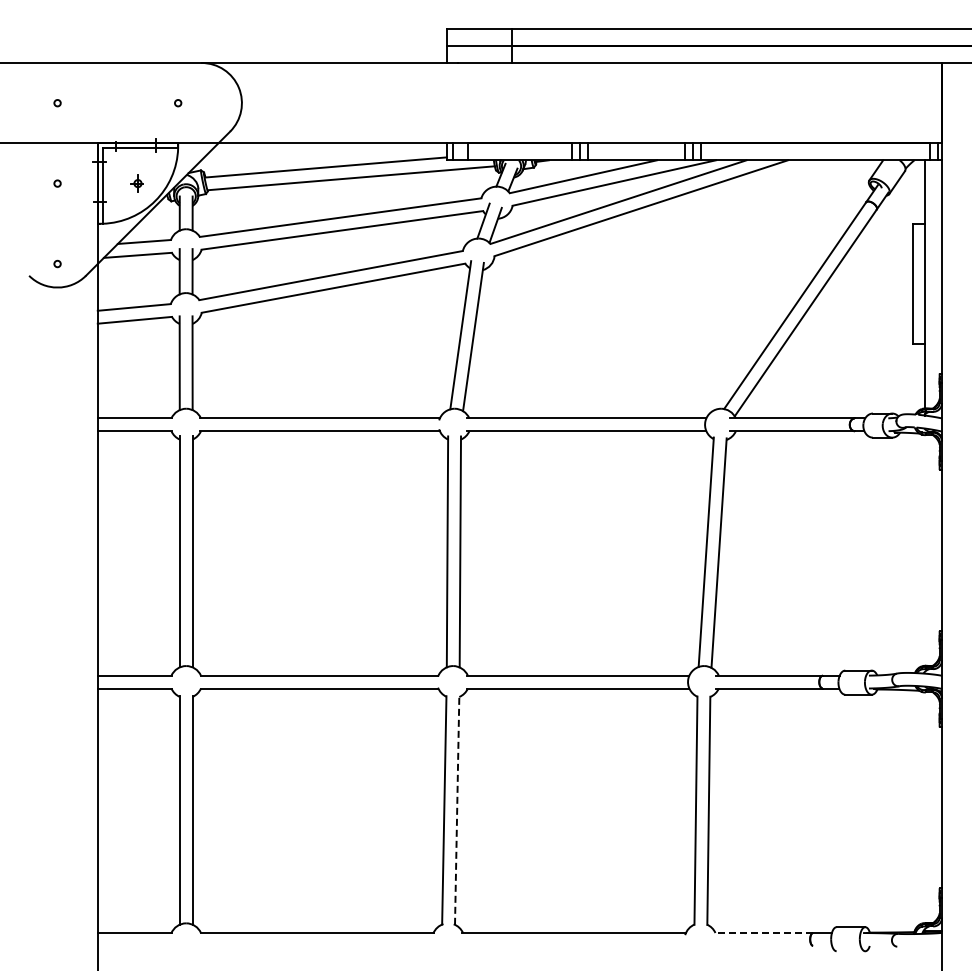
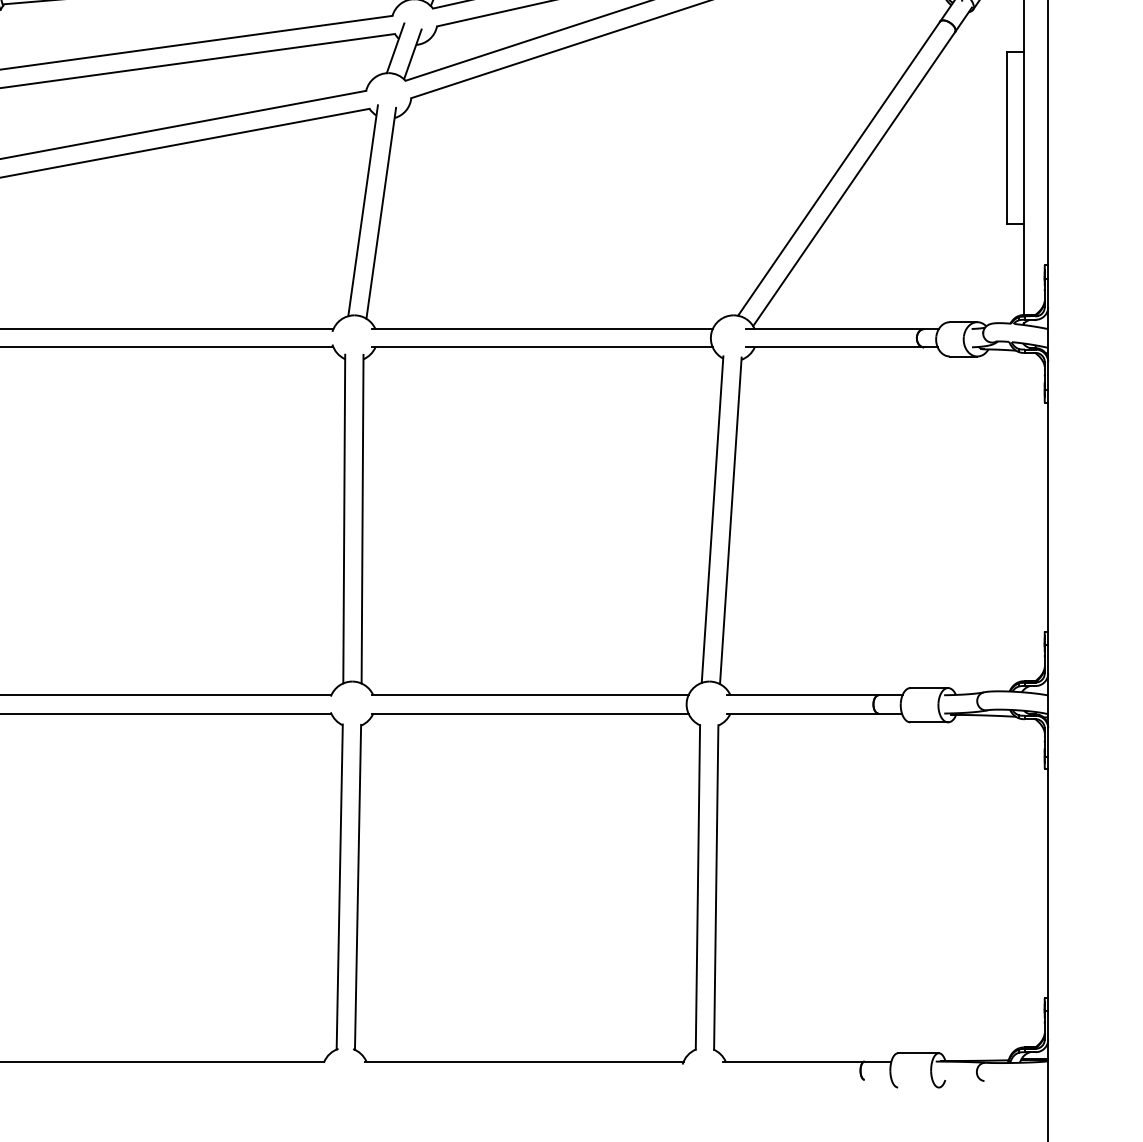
line: (457, 810) -> (358, 887), dashed -> solid
line: (763, 933) -> (794, 1062), dashed -> solid

